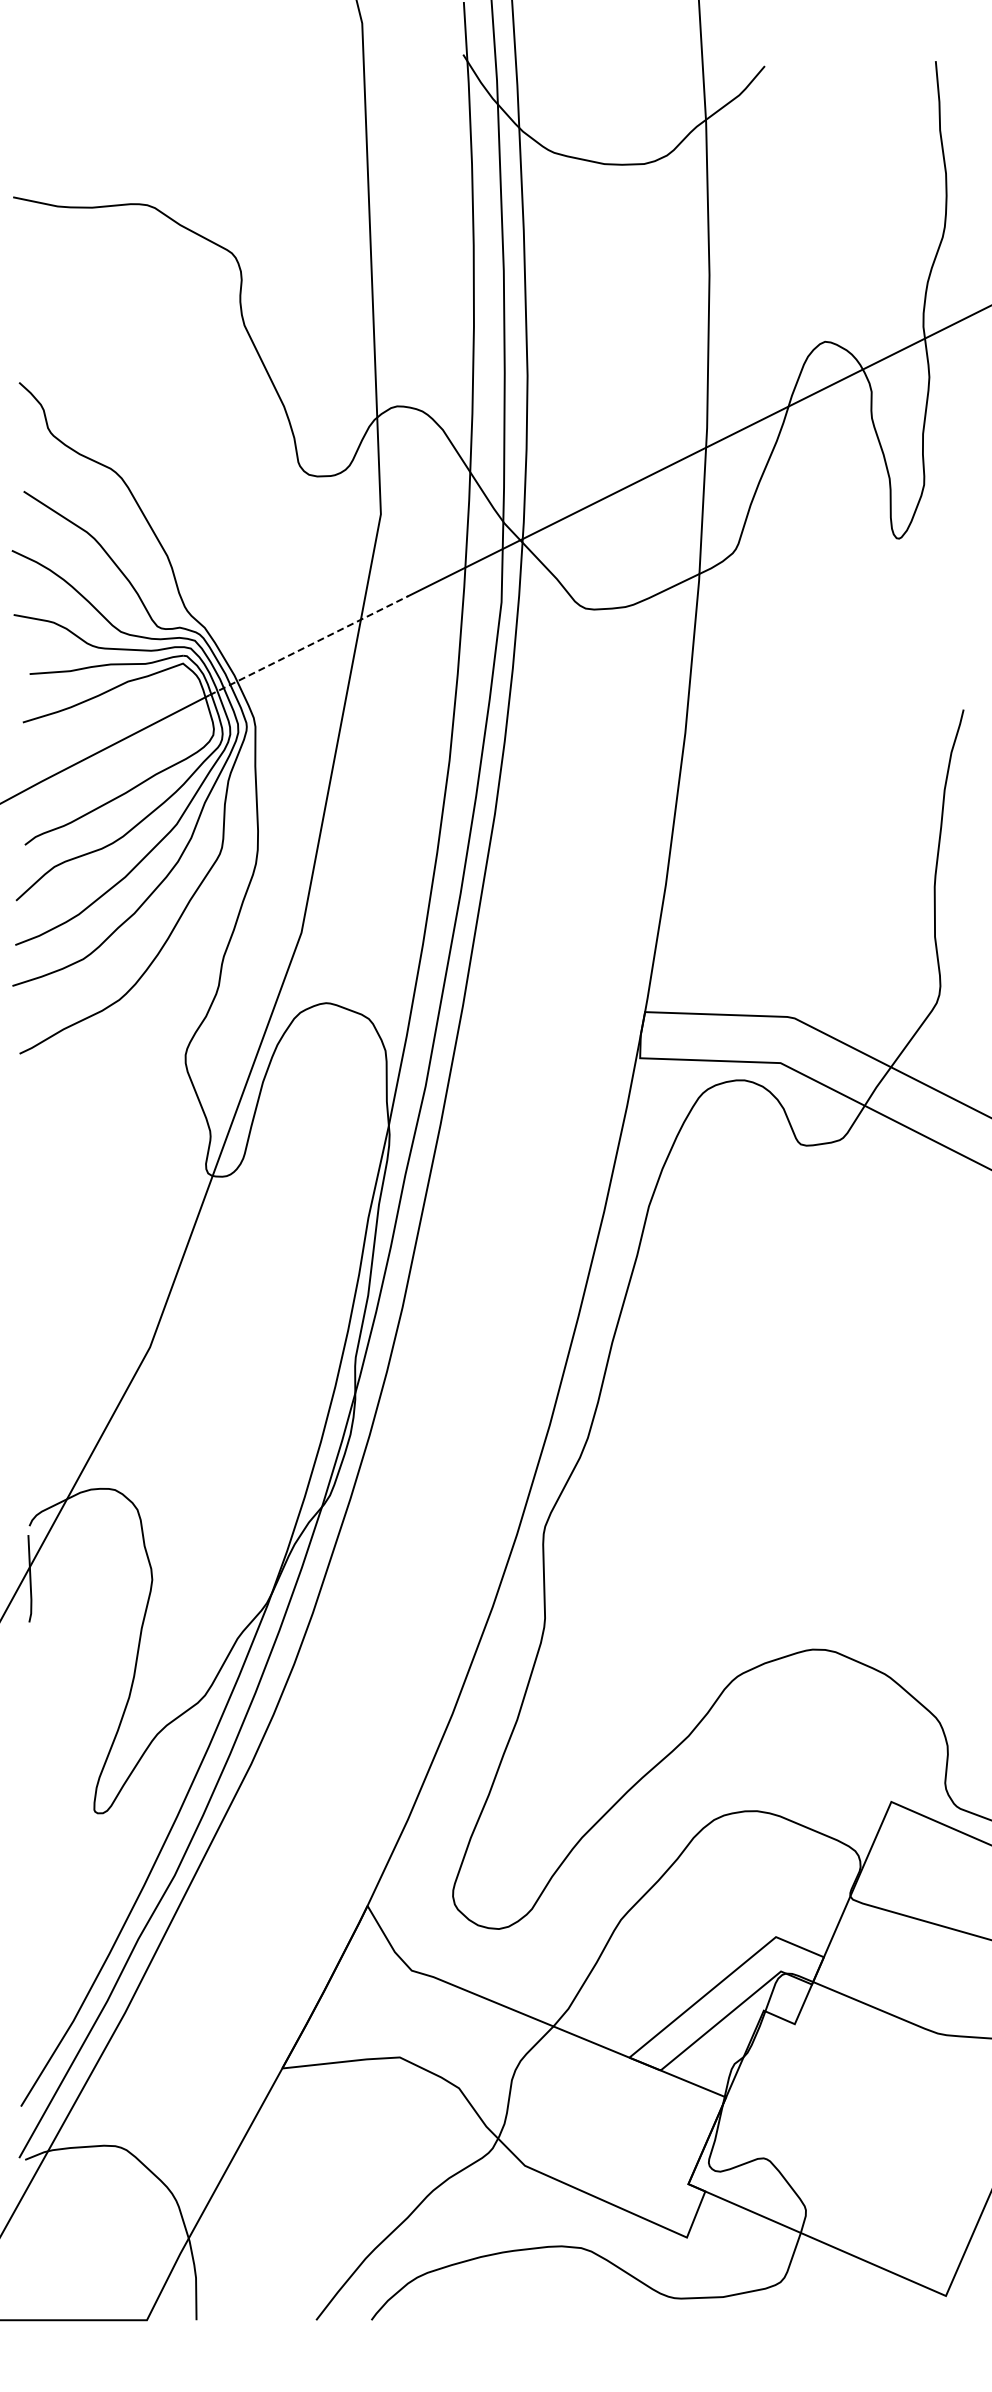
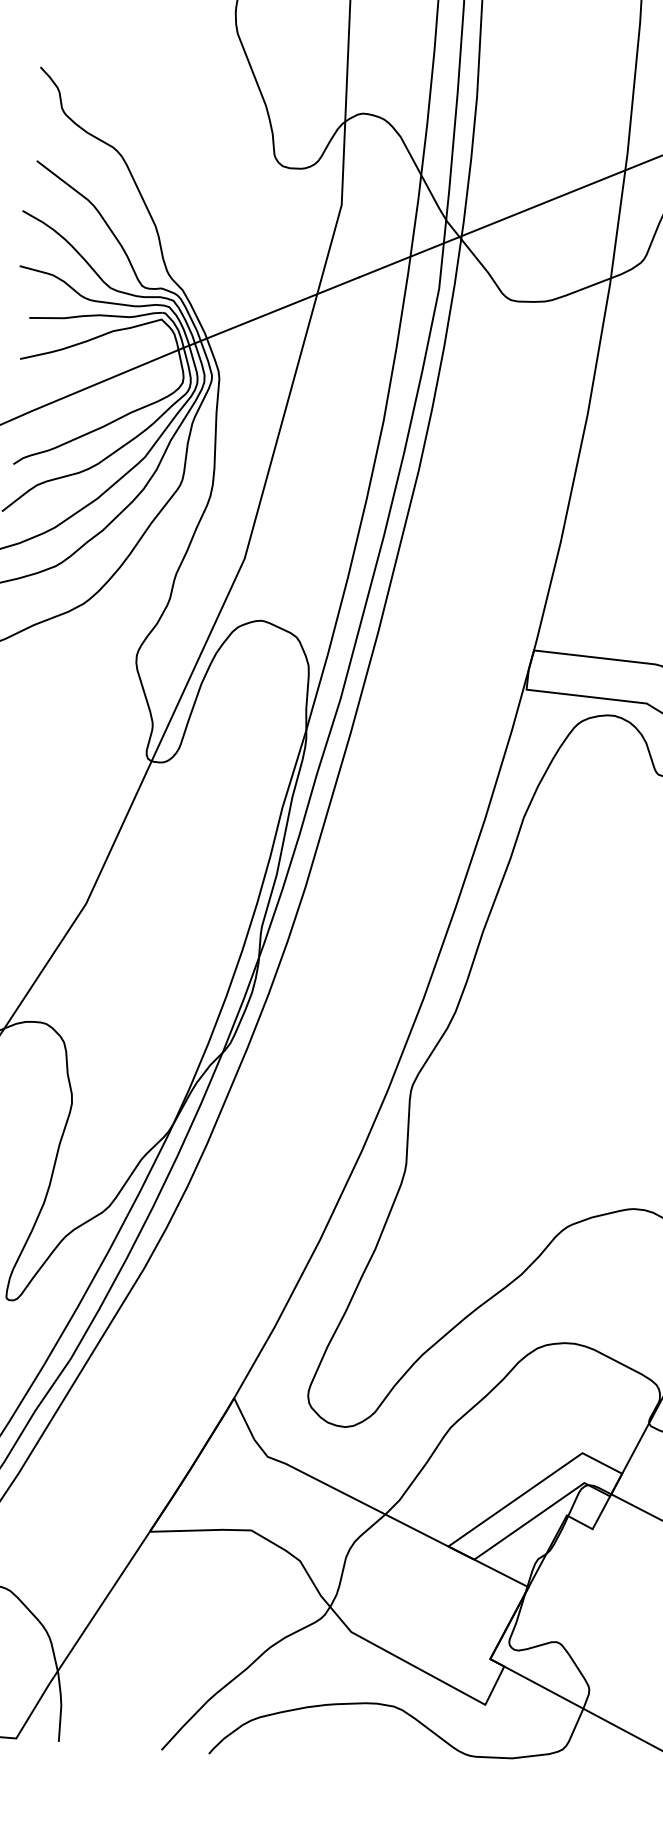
line: (309, 645) -> (271, 312), dashed -> solid

